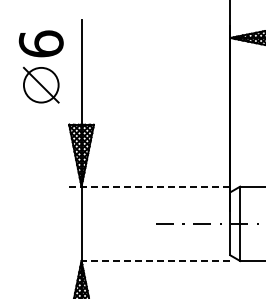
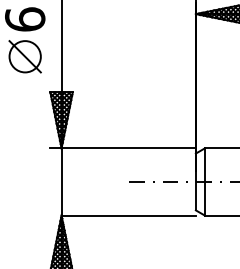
line: (149, 186) -> (122, 148), dashed -> solid
line: (155, 261) -> (128, 215), dashed -> solid

